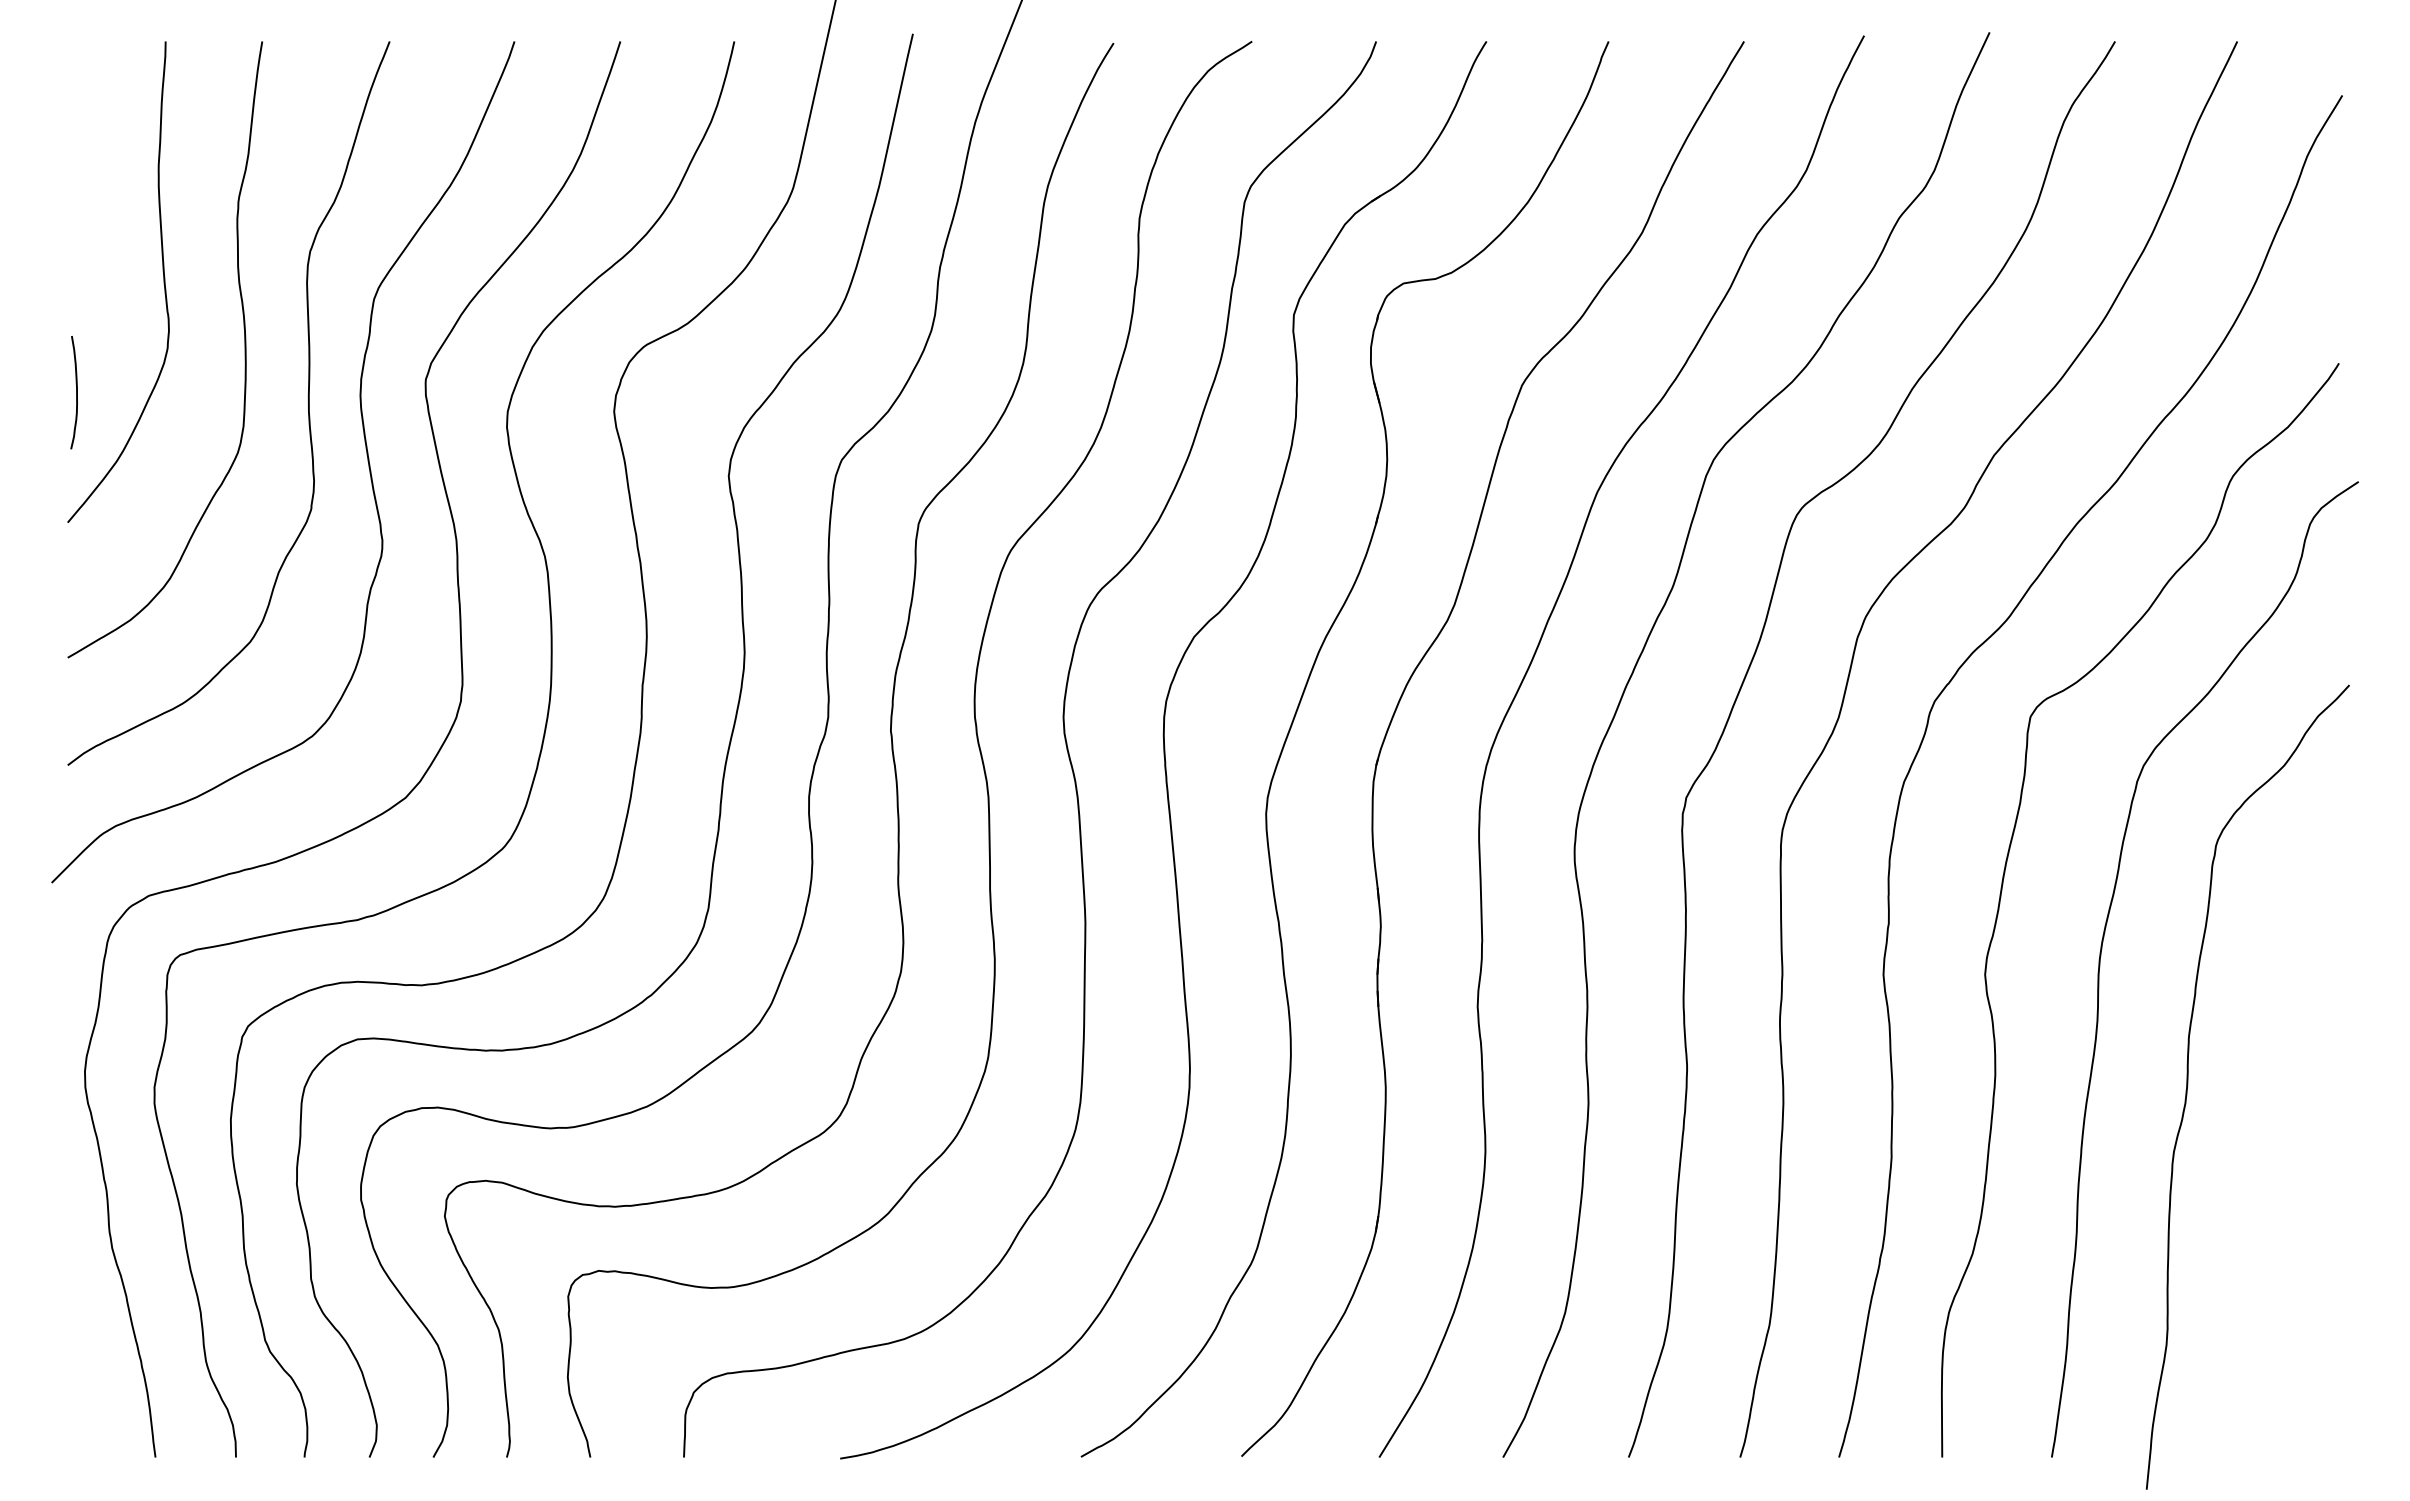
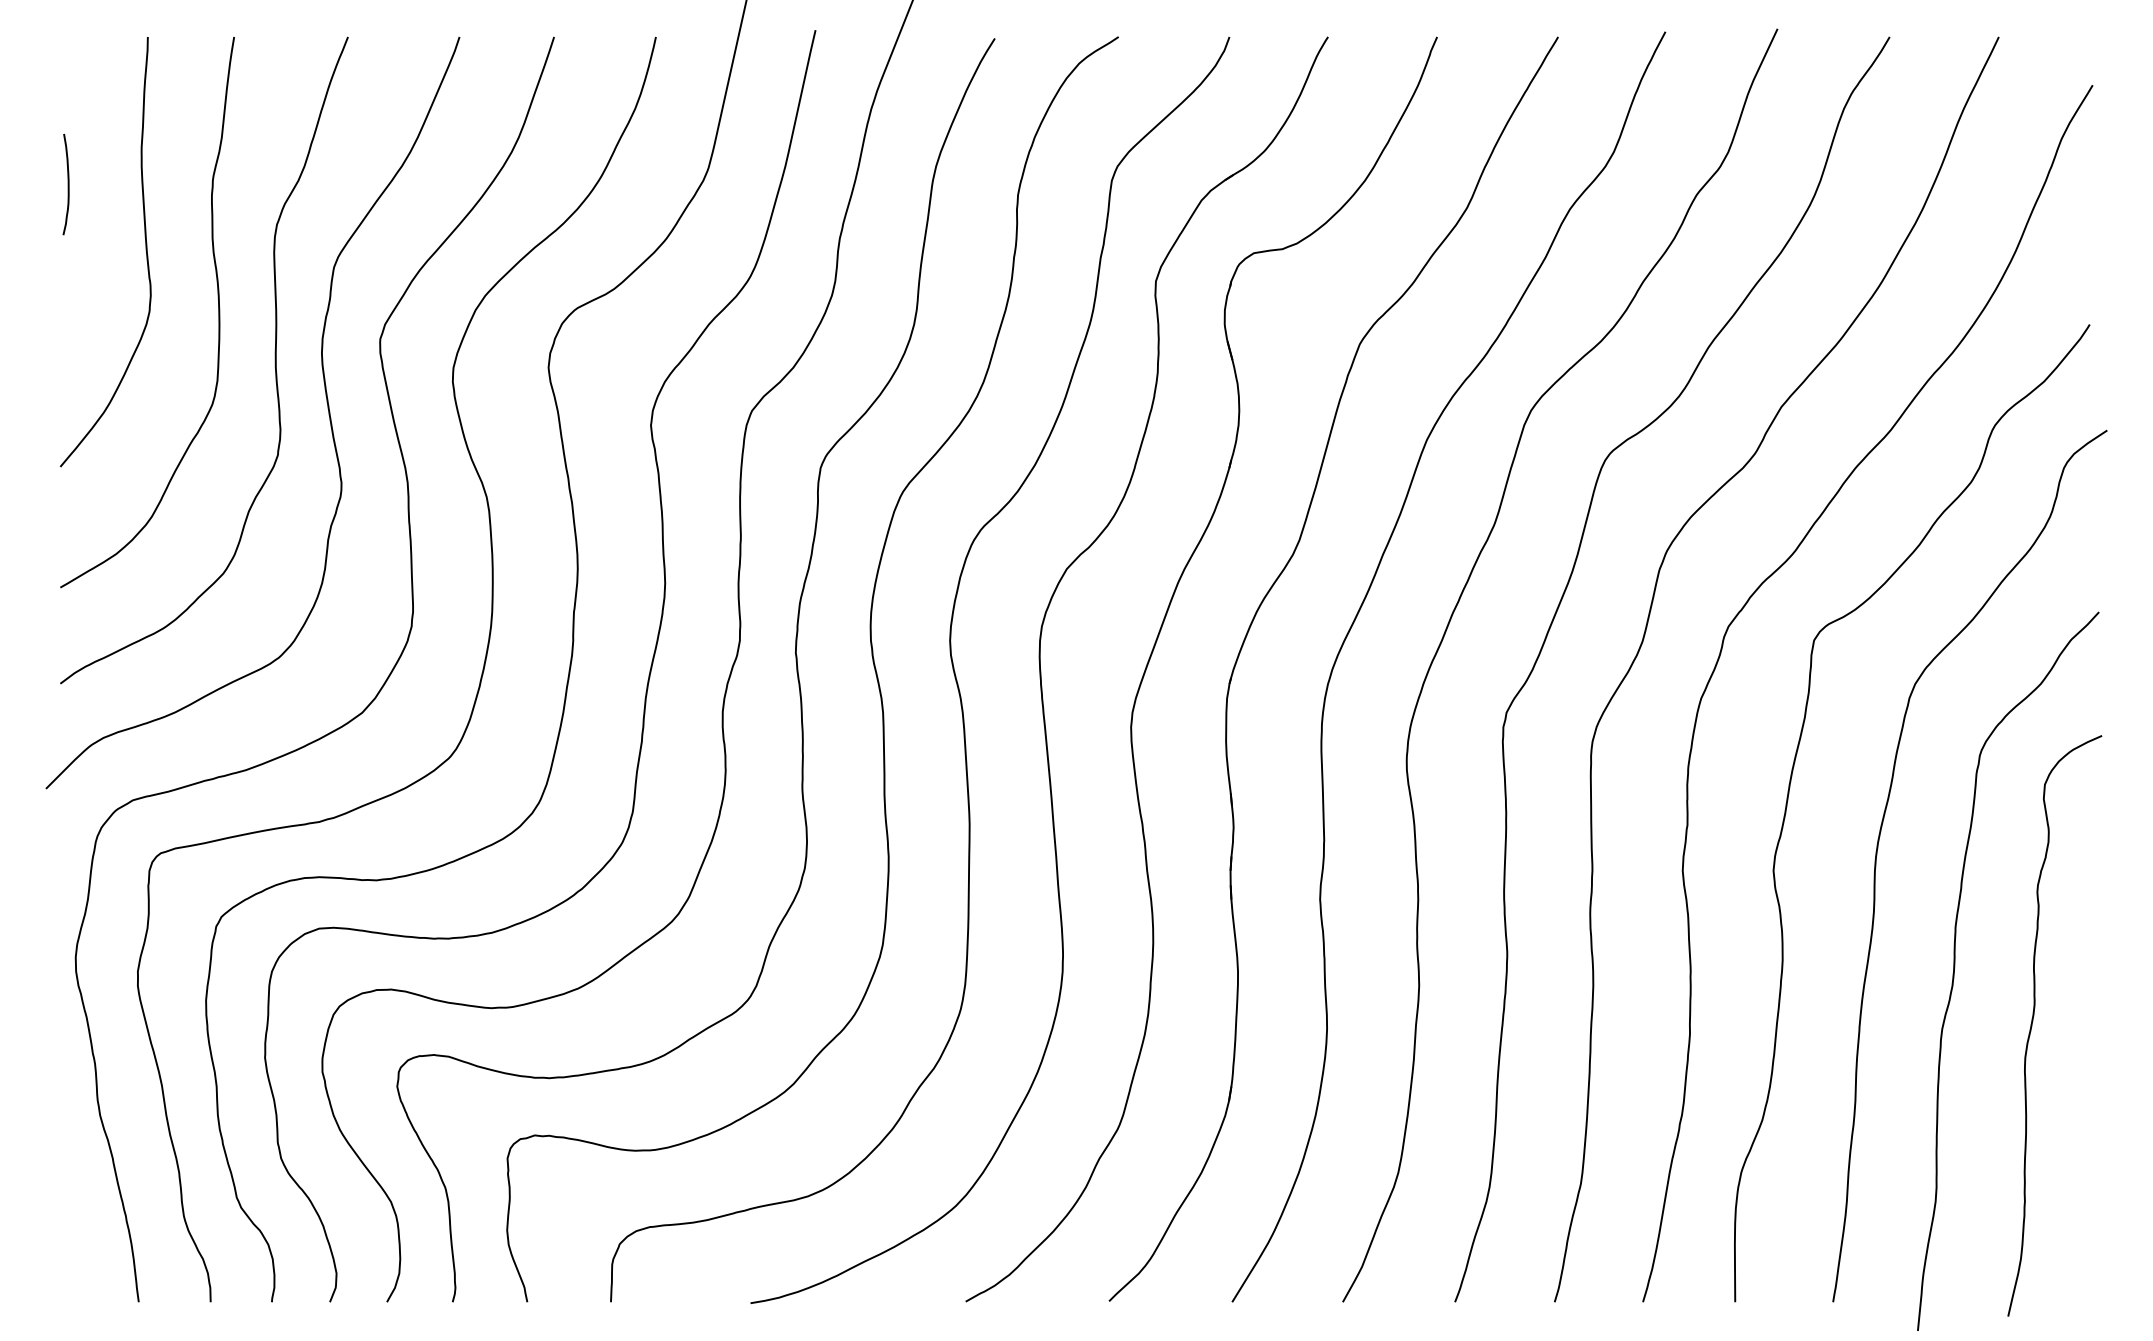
curve: (76, 392) -> (68, 184), moved
curve: (2275, 1145) -> (2032, 1023), added

